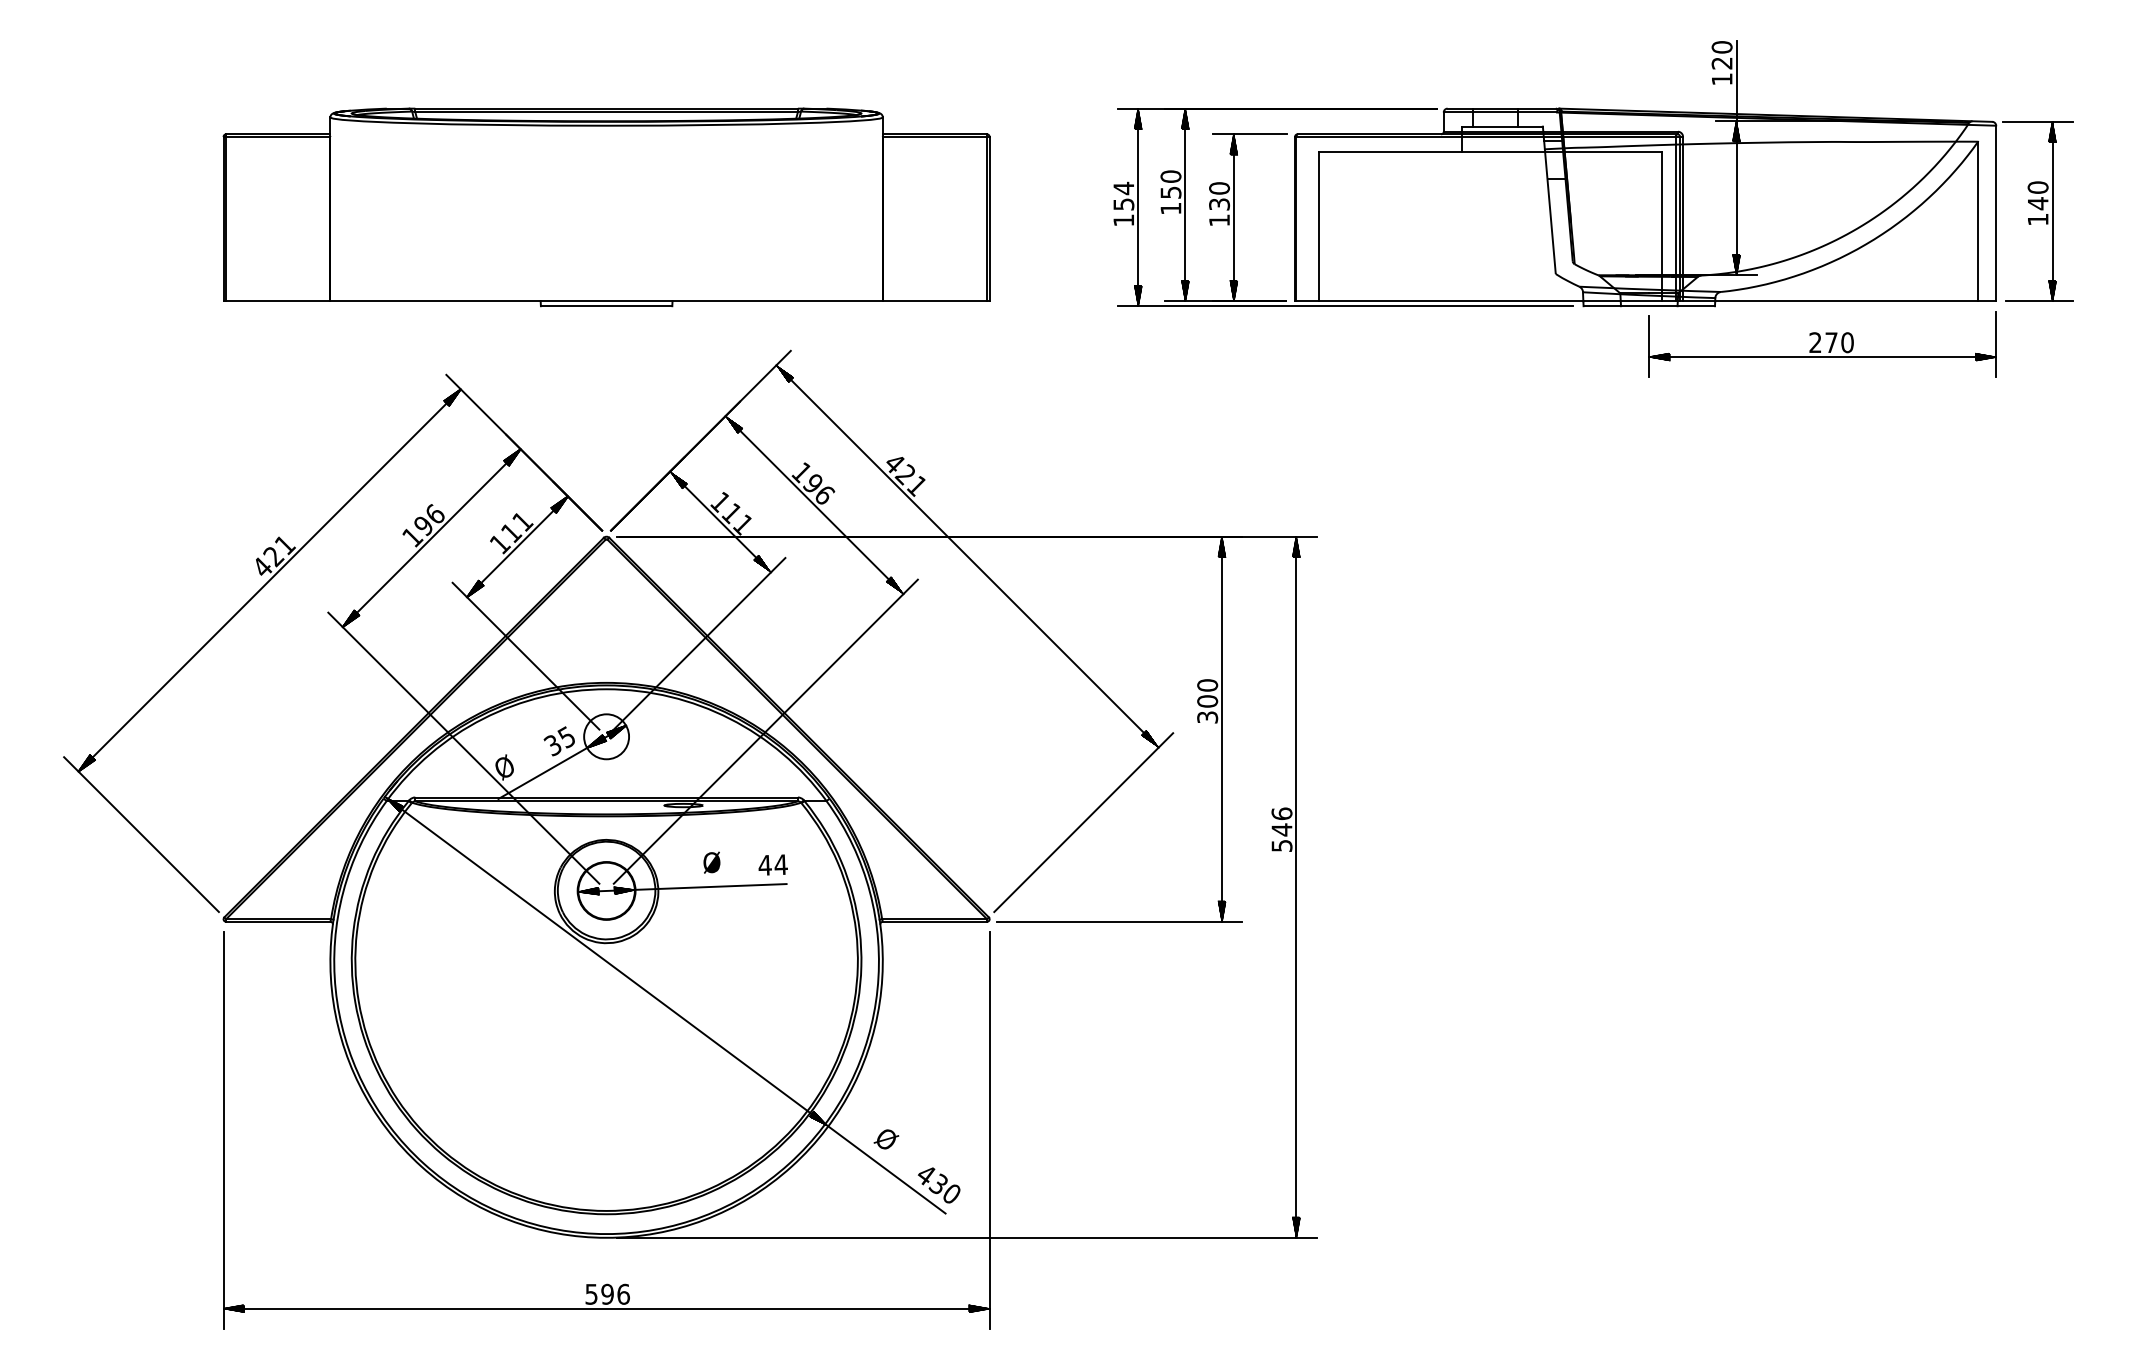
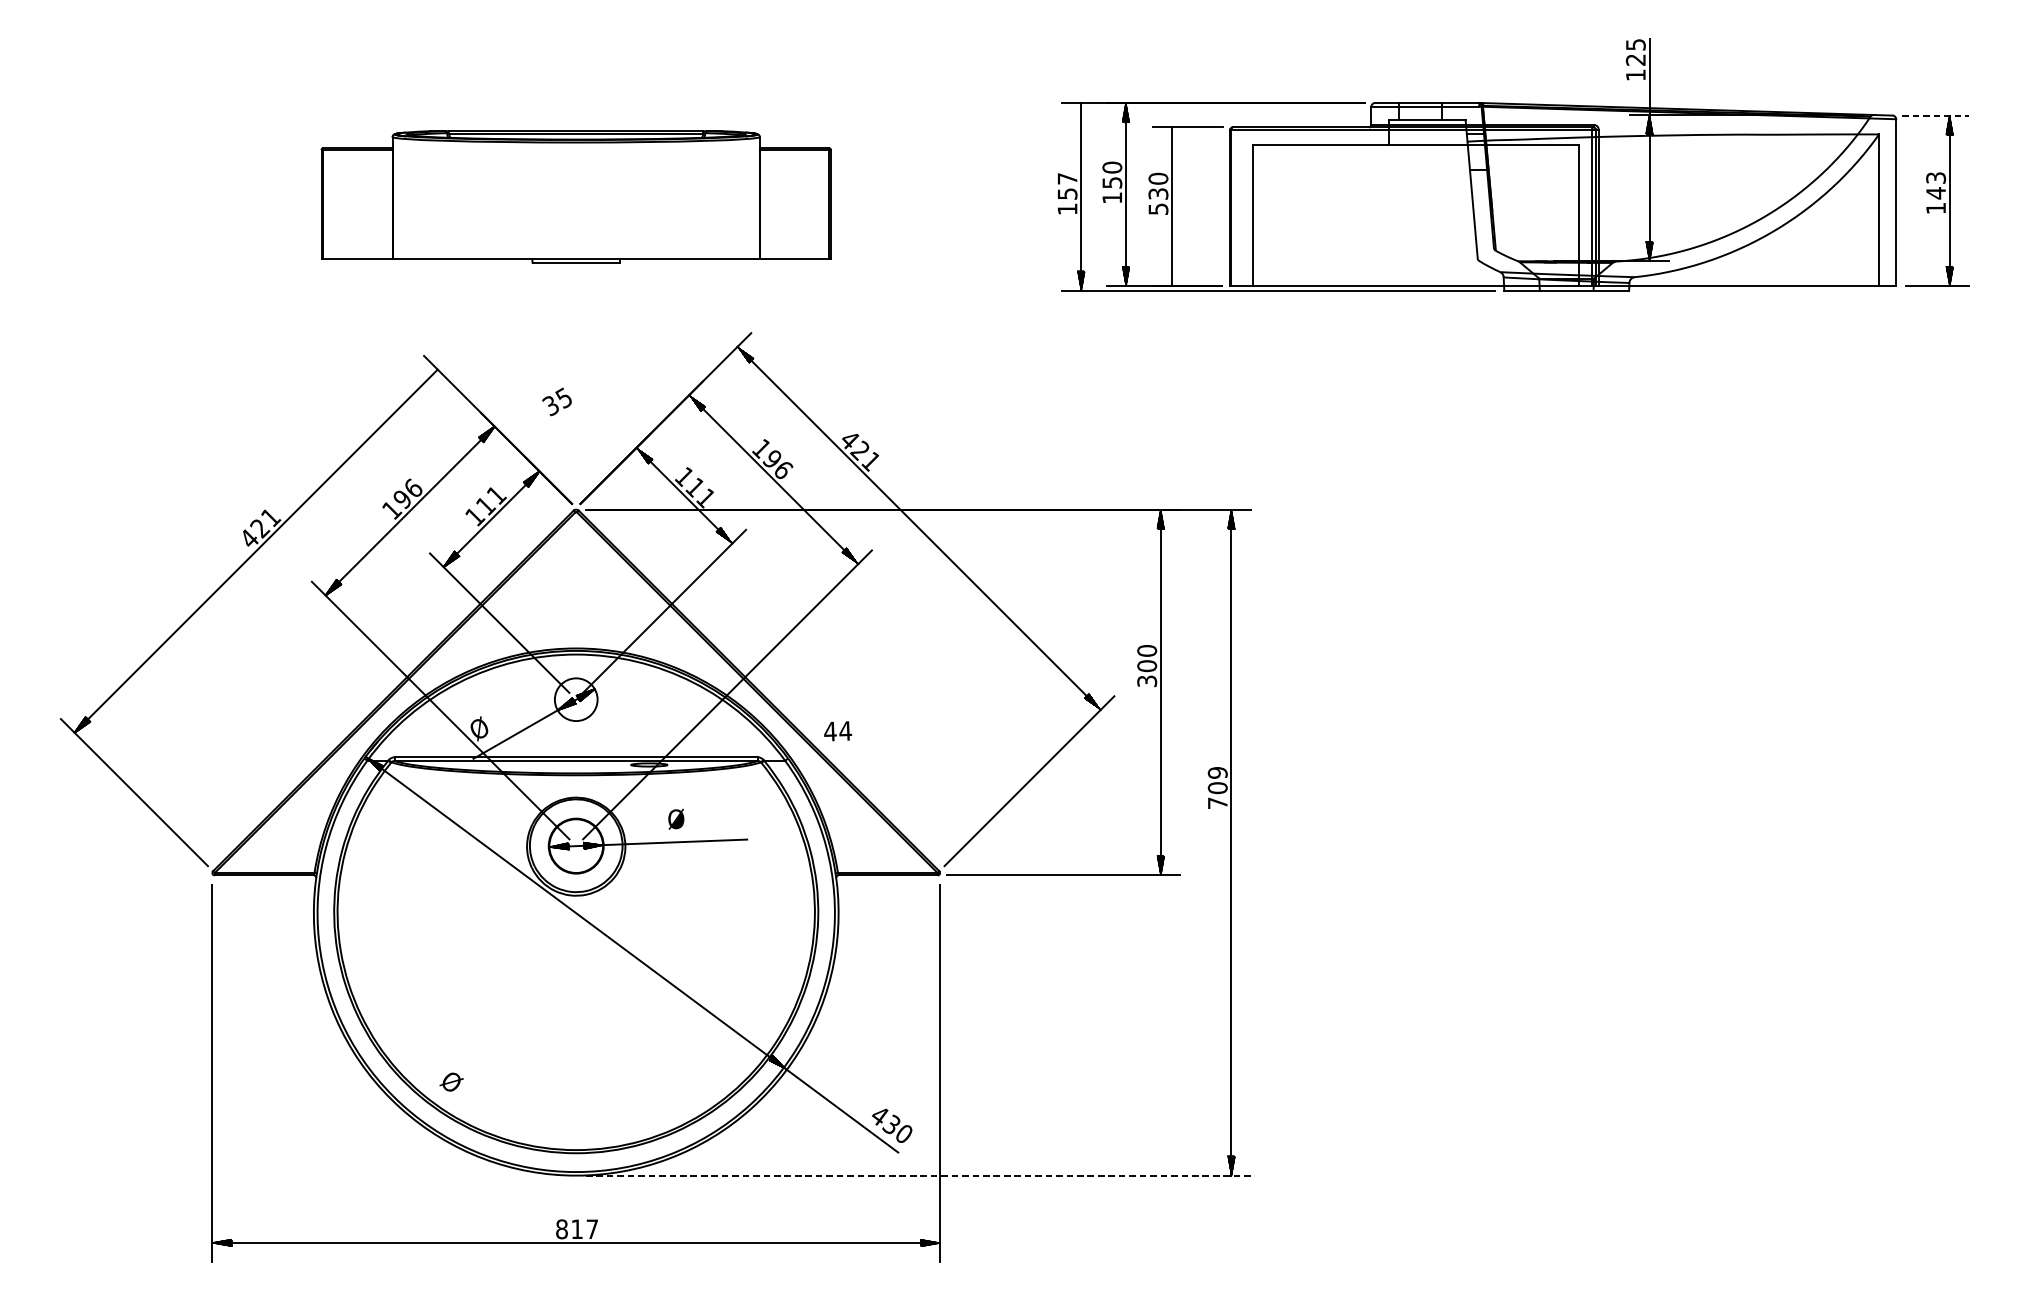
text: (1721, 47) -> (1635, 44), 120 -> 125
hatch: (1137, 118) -> (1080, 112), removed
line: (2038, 121) -> (1936, 115), solid -> dashed
hatch: (1233, 144) -> (1171, 137), removed
text: (2037, 187) -> (1935, 177), 140 -> 143
text: (1123, 188) -> (1067, 178), 154 -> 157
part: (606, 207) -> (576, 196), size x0.7
text: (1219, 220) -> (1158, 209), 130 -> 530
hatch: (1233, 290) -> (1171, 275), removed
part: (1822, 344) -> (1731, 327), removed
hatch: (451, 397) -> (428, 377), removed
text: (558, 741) -> (556, 402), moved
text: (1281, 829) -> (1217, 787), 546 -> 709
text: (772, 864) -> (837, 730), moved
text: (886, 1139) -> (451, 1082), moved
line: (966, 1237) -> (918, 1175), solid -> dashed
text: (607, 1293) -> (577, 1228), 596 -> 817

